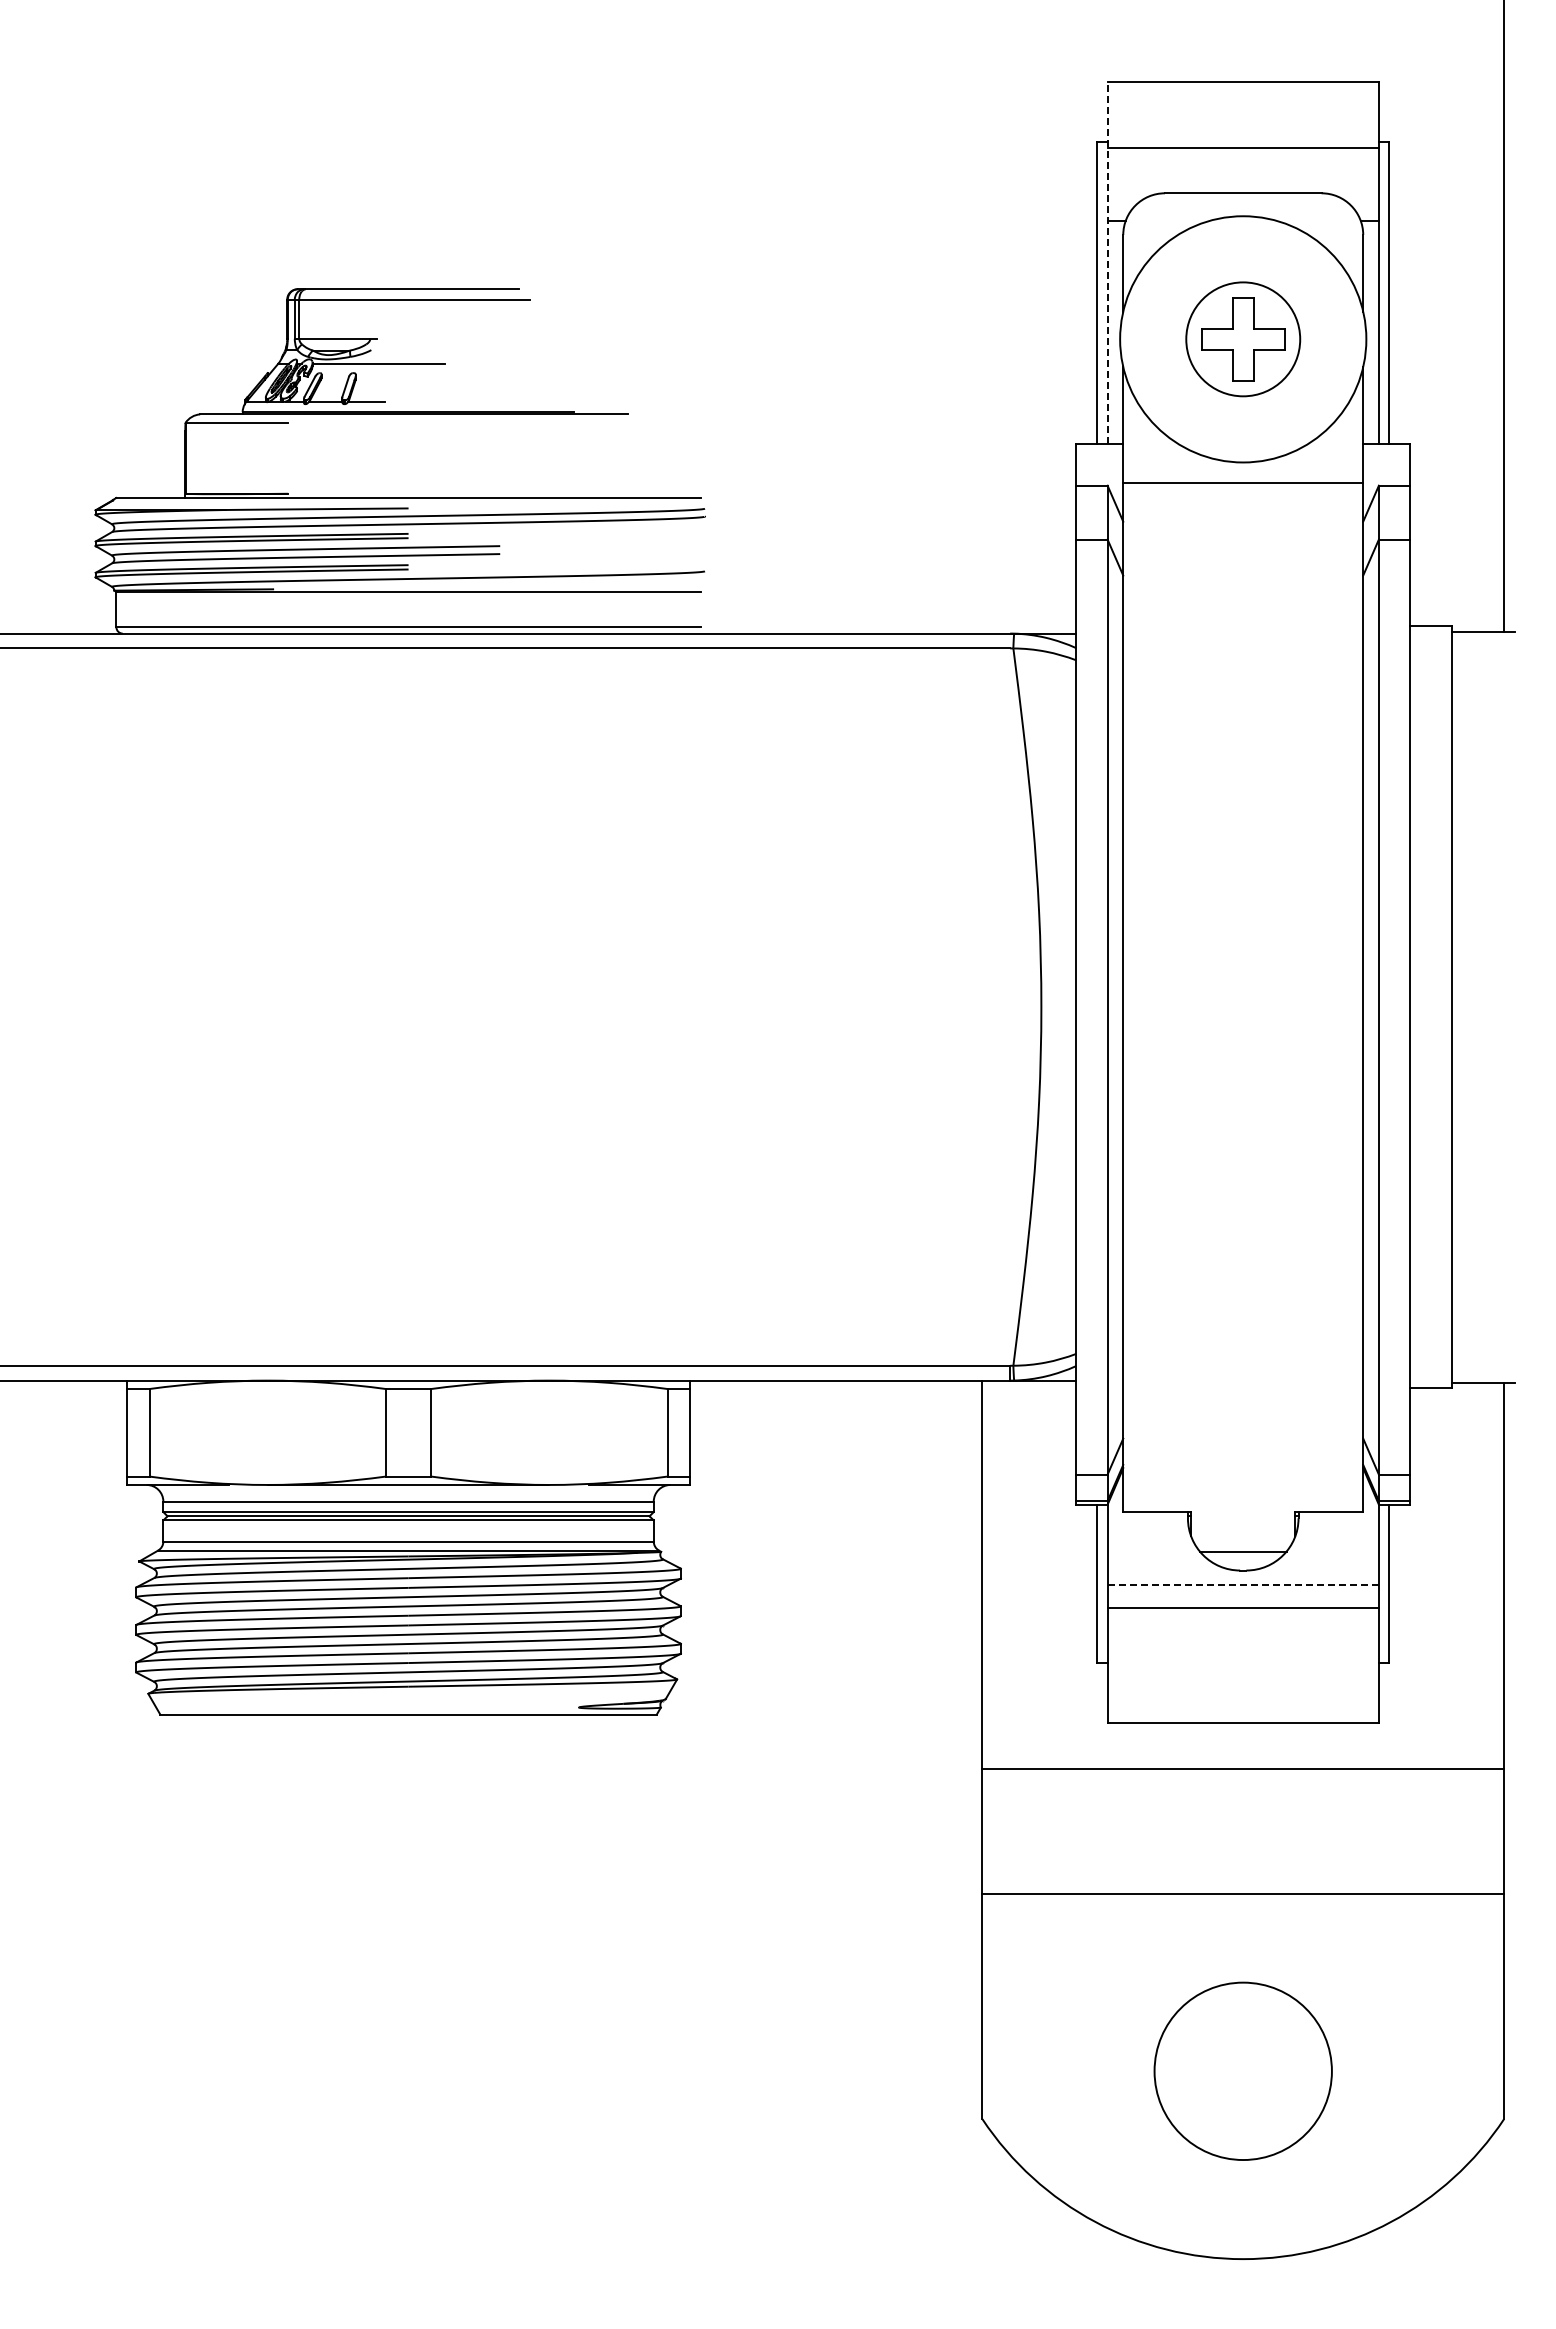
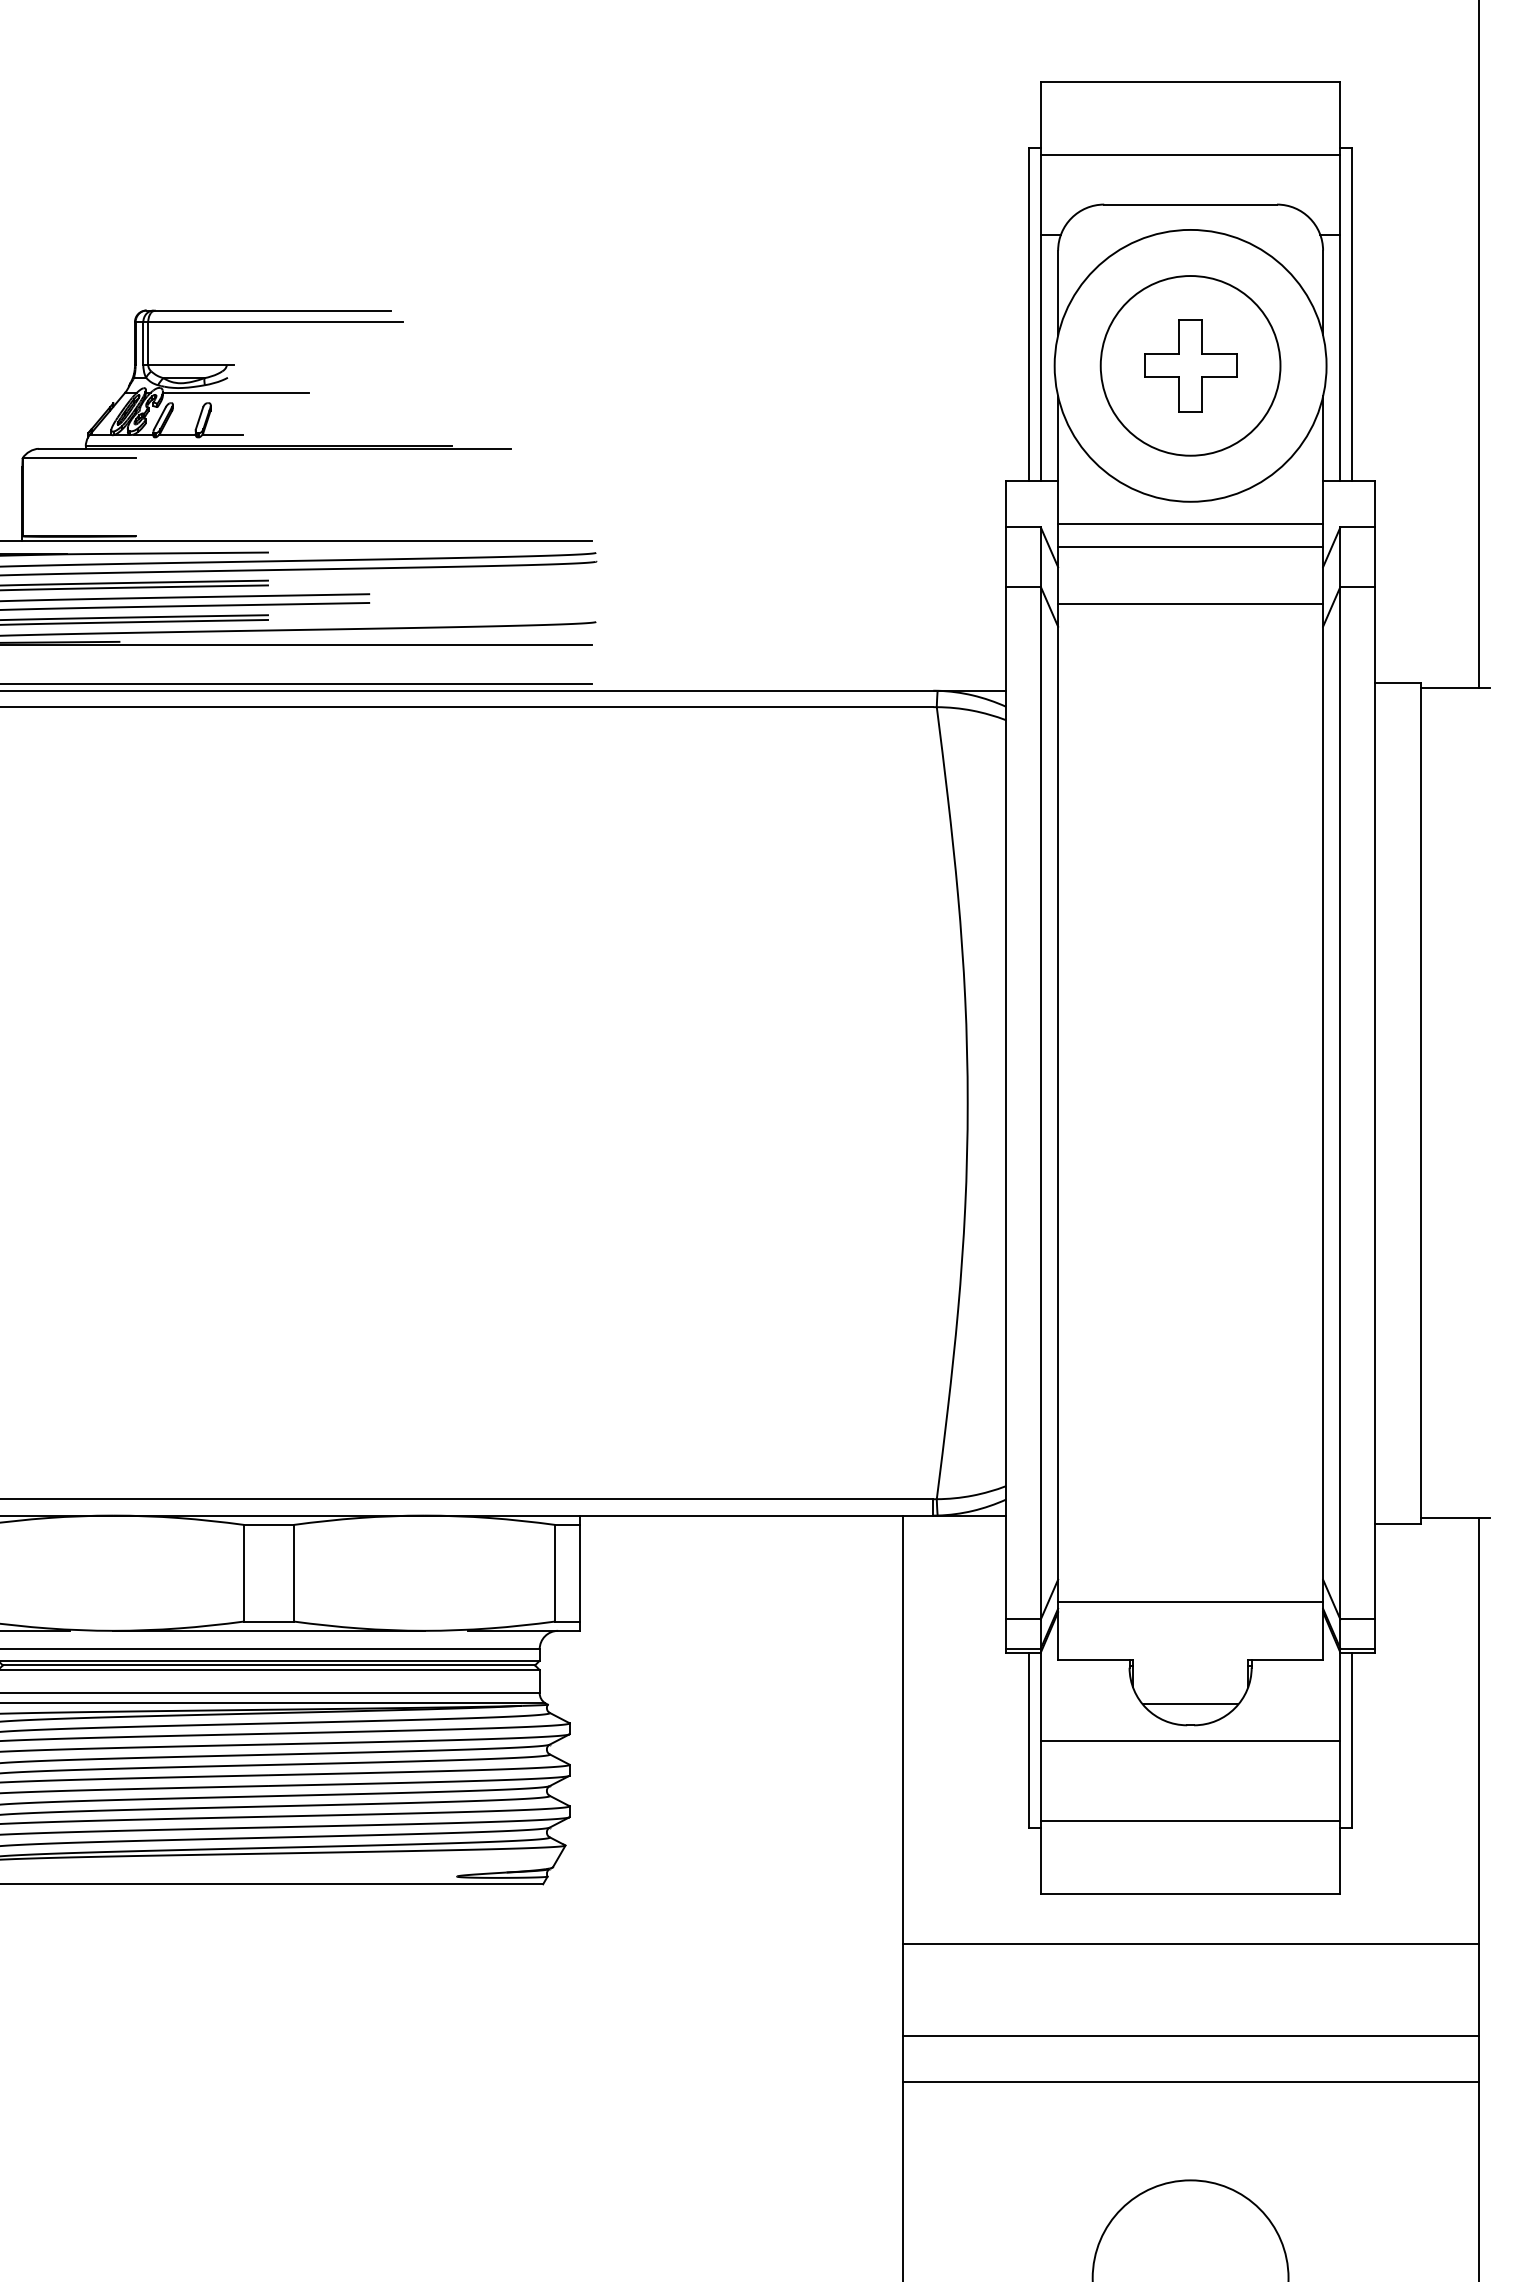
line: (1107, 262) -> (1040, 280), dashed -> solid
circle: (1242, 338) -> (1189, 364), size x1.43
line: (1243, 503) -> (1190, 547), added
line: (1243, 555) -> (1190, 604), added
line: (1243, 1459) -> (1190, 1602), added
line: (1243, 1584) -> (1190, 1740), dashed -> solid
line: (1242, 1608) -> (1189, 1821), moved
line: (1243, 1852) -> (1190, 2036), added

